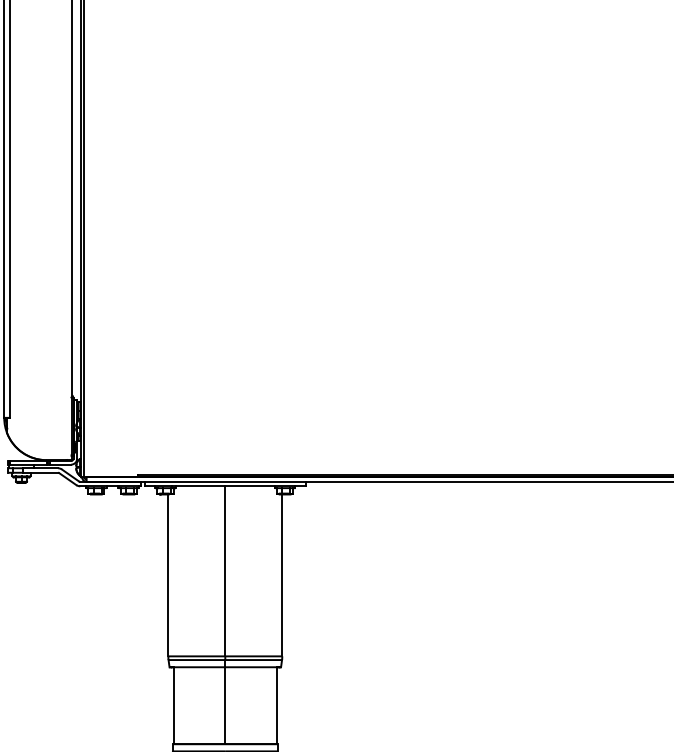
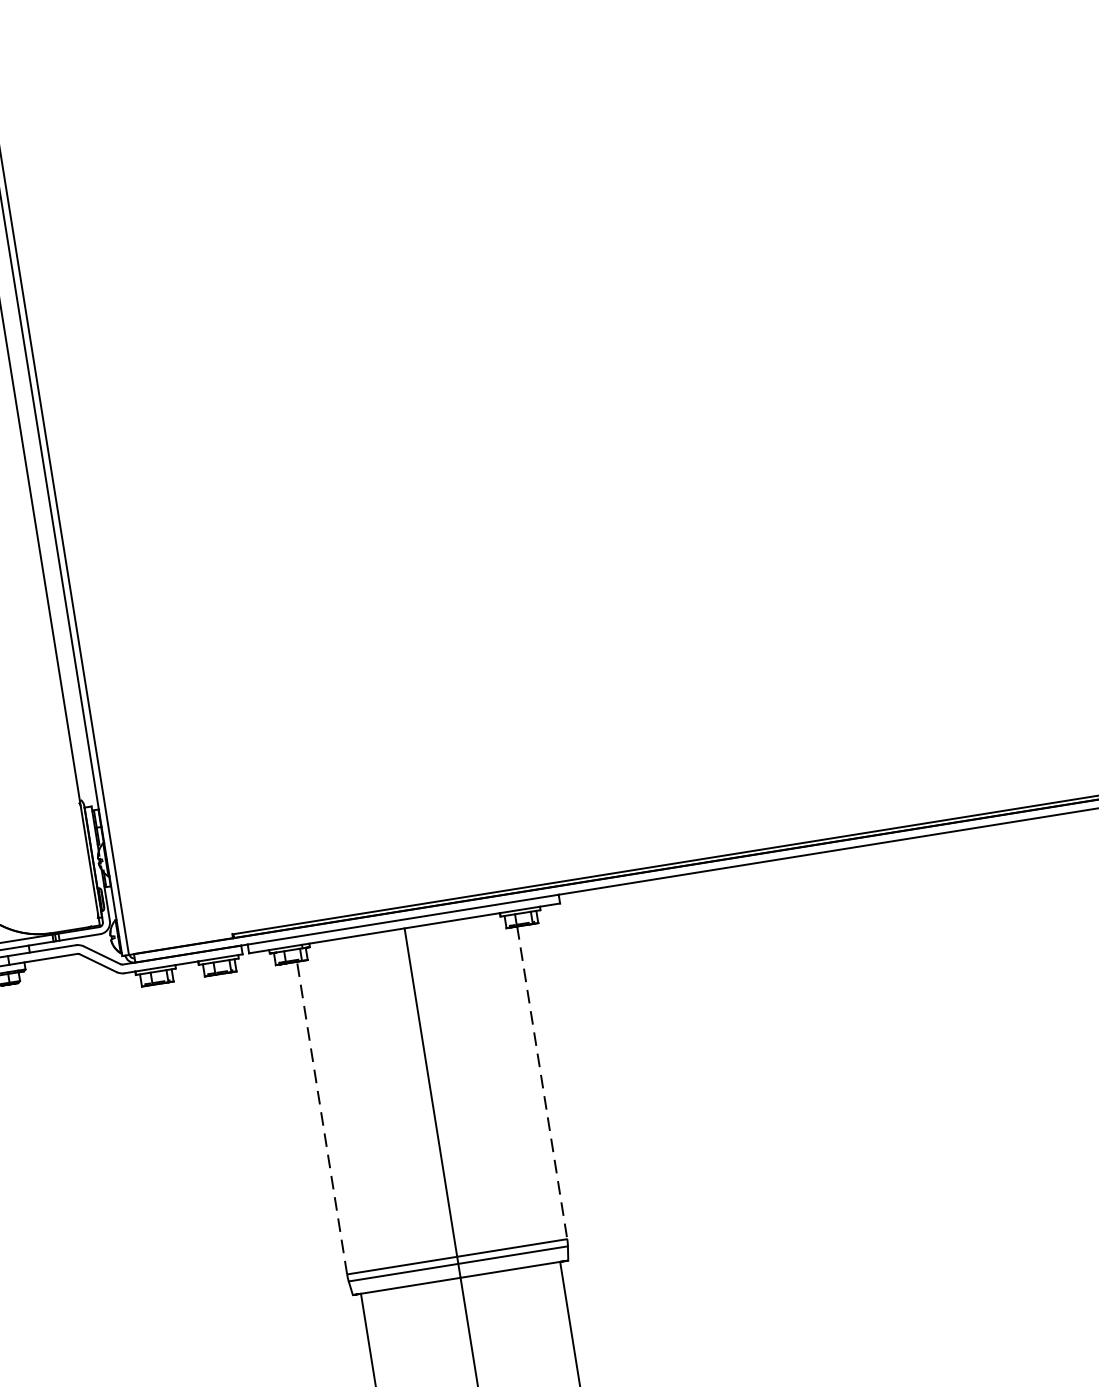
line: (168, 575) -> (322, 1118), solid -> dashed
line: (282, 575) -> (542, 1082), solid -> dashed

